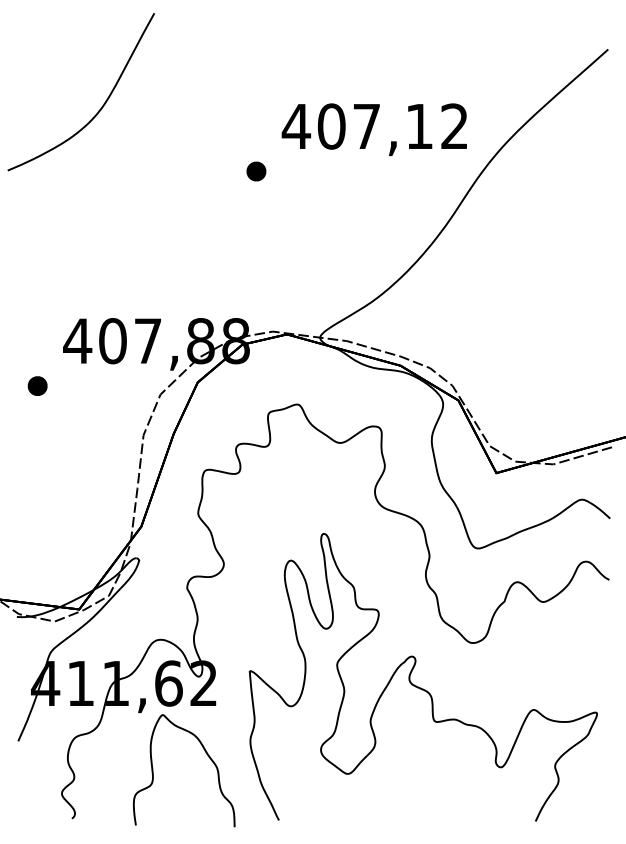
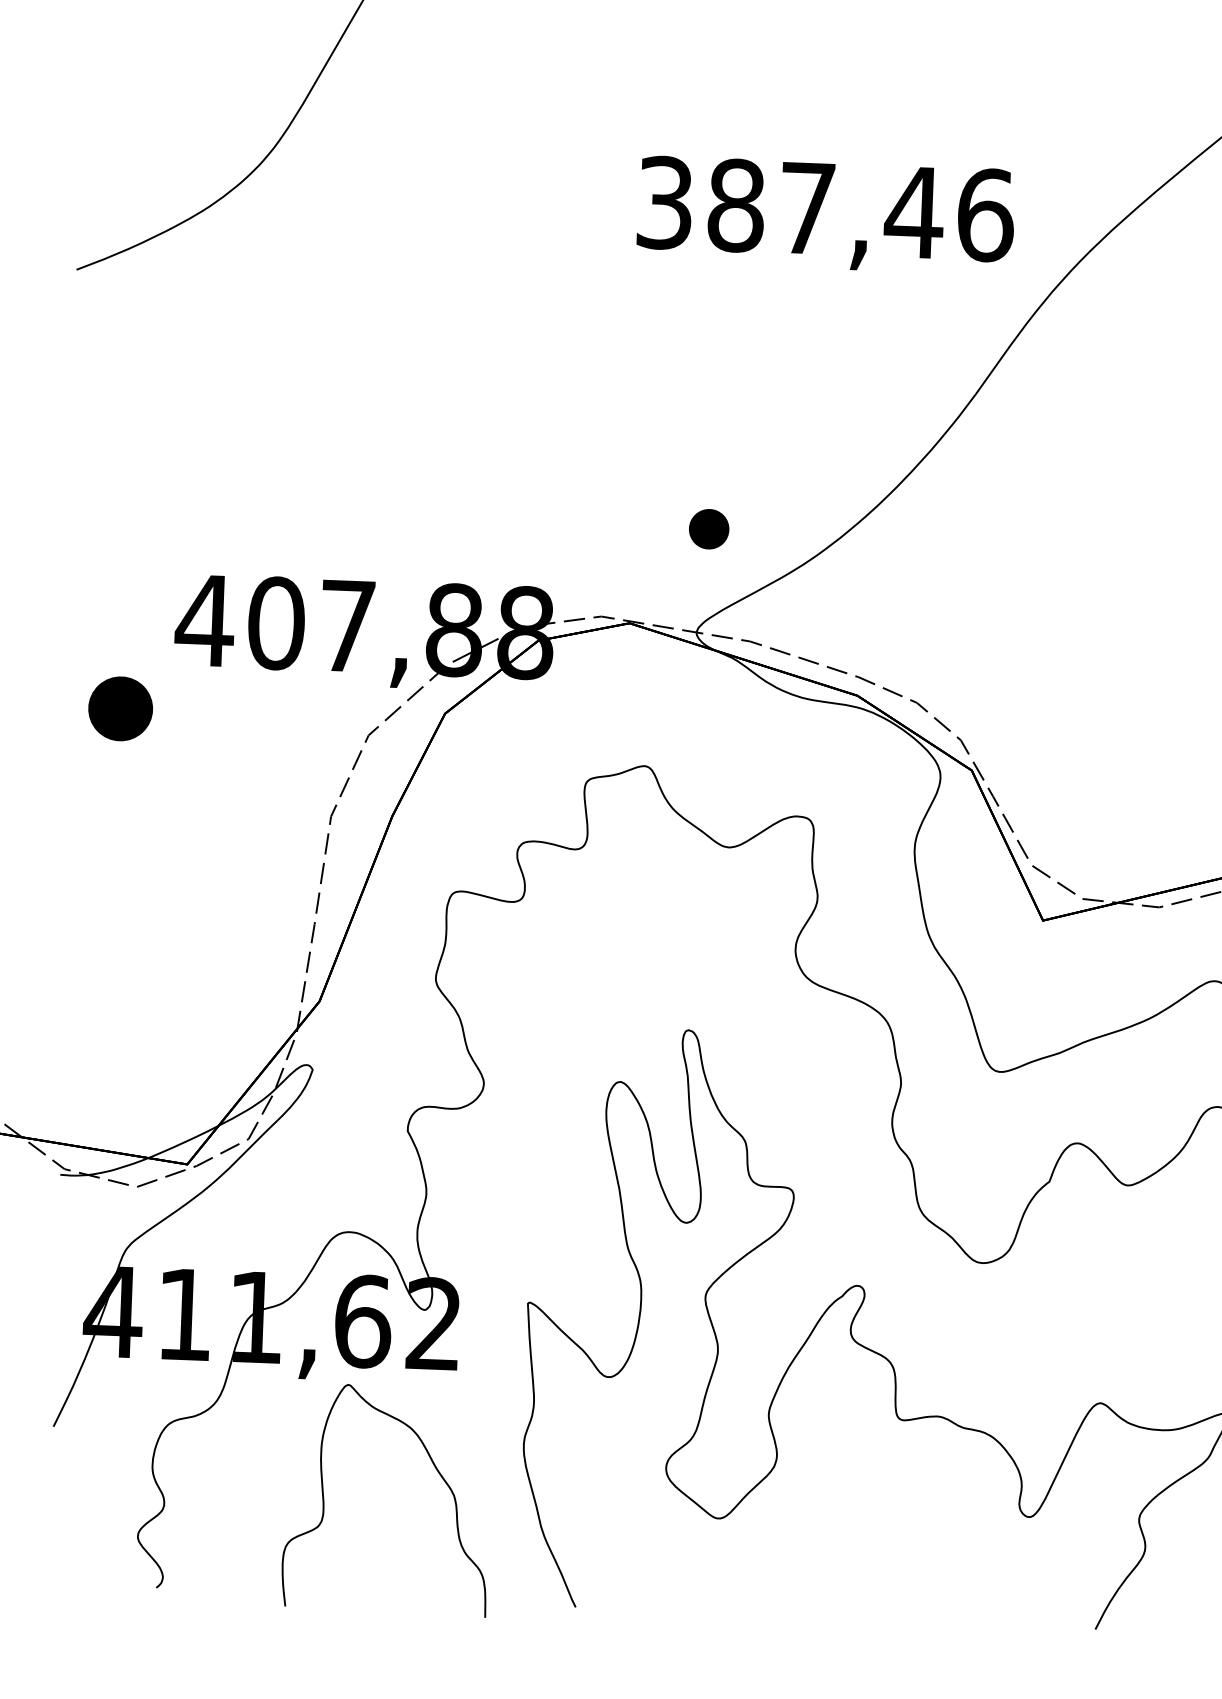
text: (374, 126) -> (823, 208), 407,12 -> 387,46
part: (256, 171) -> (709, 529), moved
part: (37, 385) -> (120, 707), size x1.6

